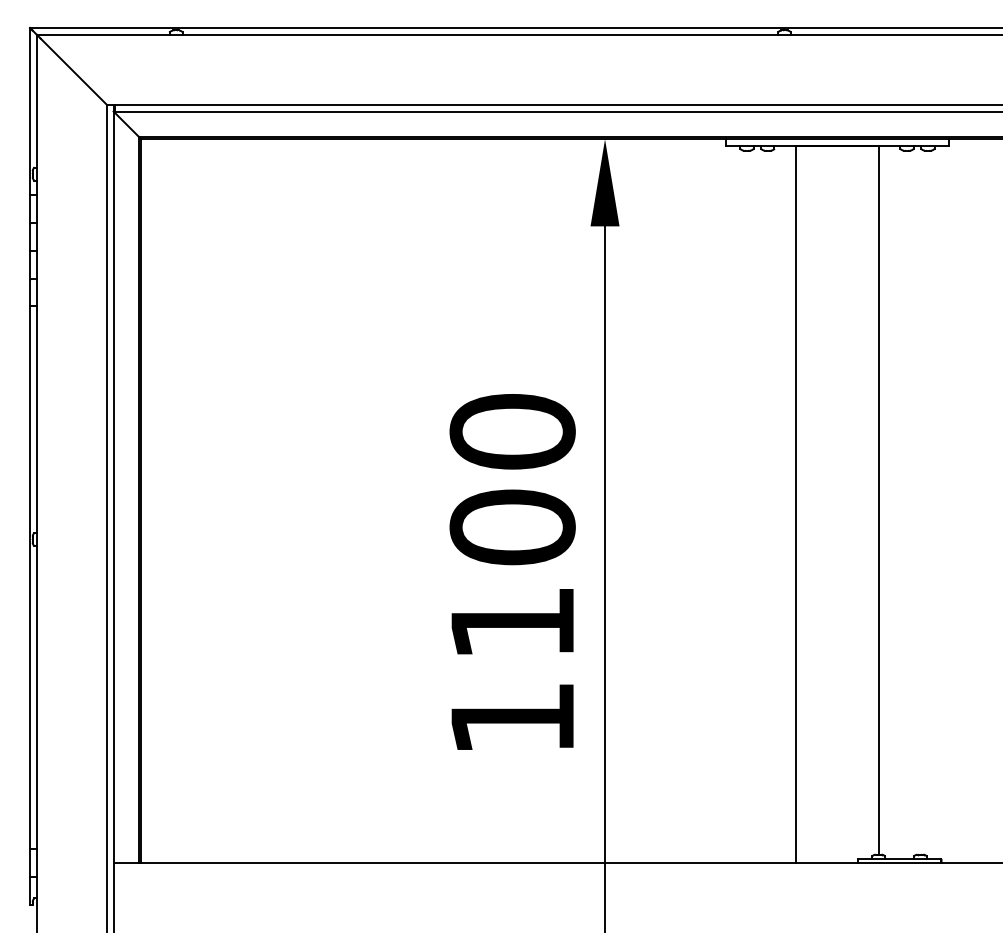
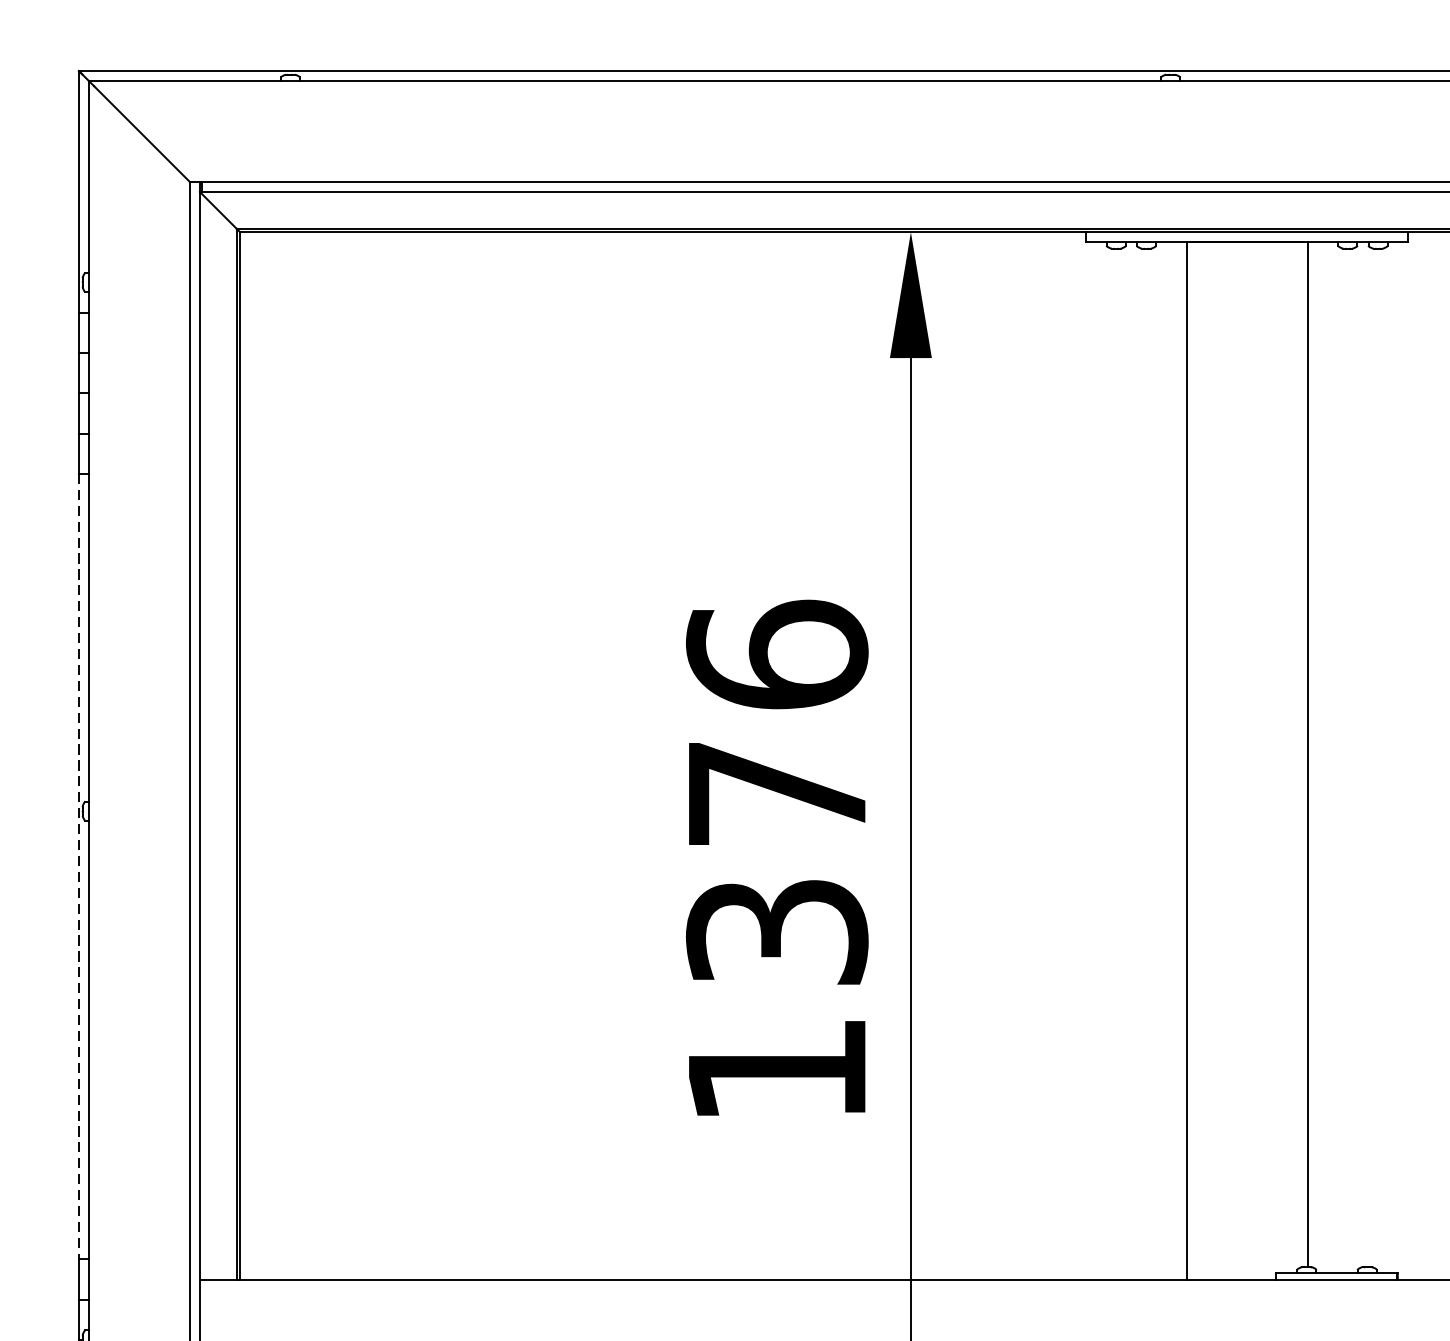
text: (512, 526) -> (777, 792), 1100 -> 1376
line: (30, 578) -> (79, 867), solid -> dashed

